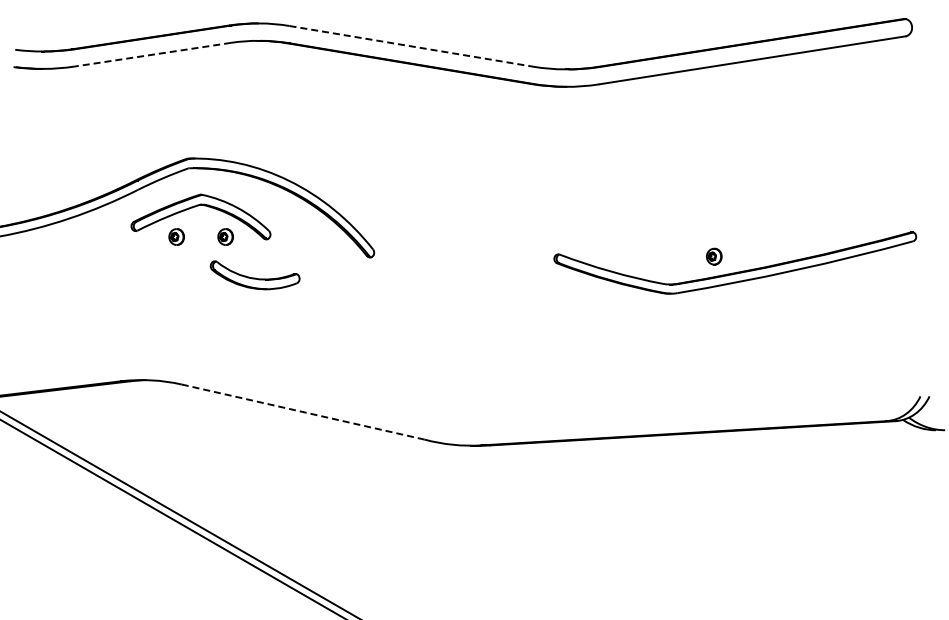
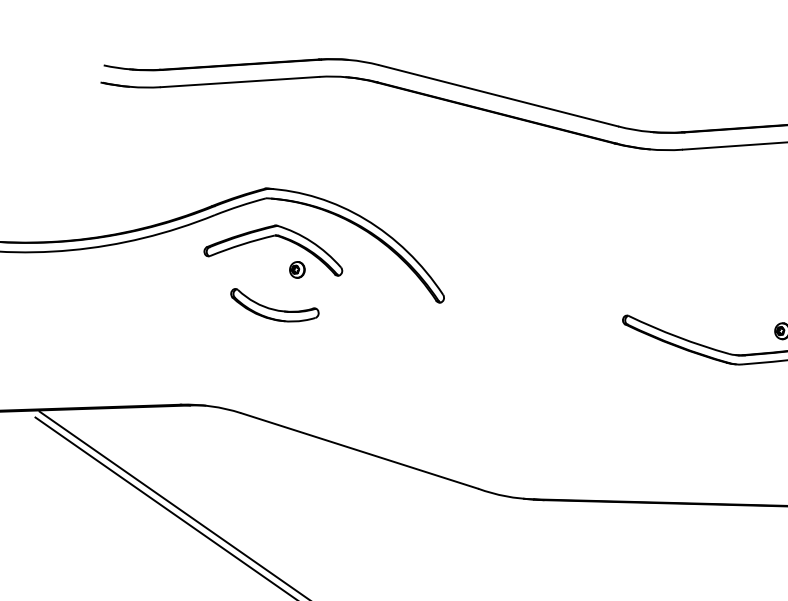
line: (411, 46) -> (498, 95), dashed -> solid
line: (152, 54) -> (240, 81), dashed -> solid
part: (176, 236) -> (248, 265), removed
part: (254, 275) -> (273, 306), moved
line: (303, 412) -> (359, 451), dashed -> solid

